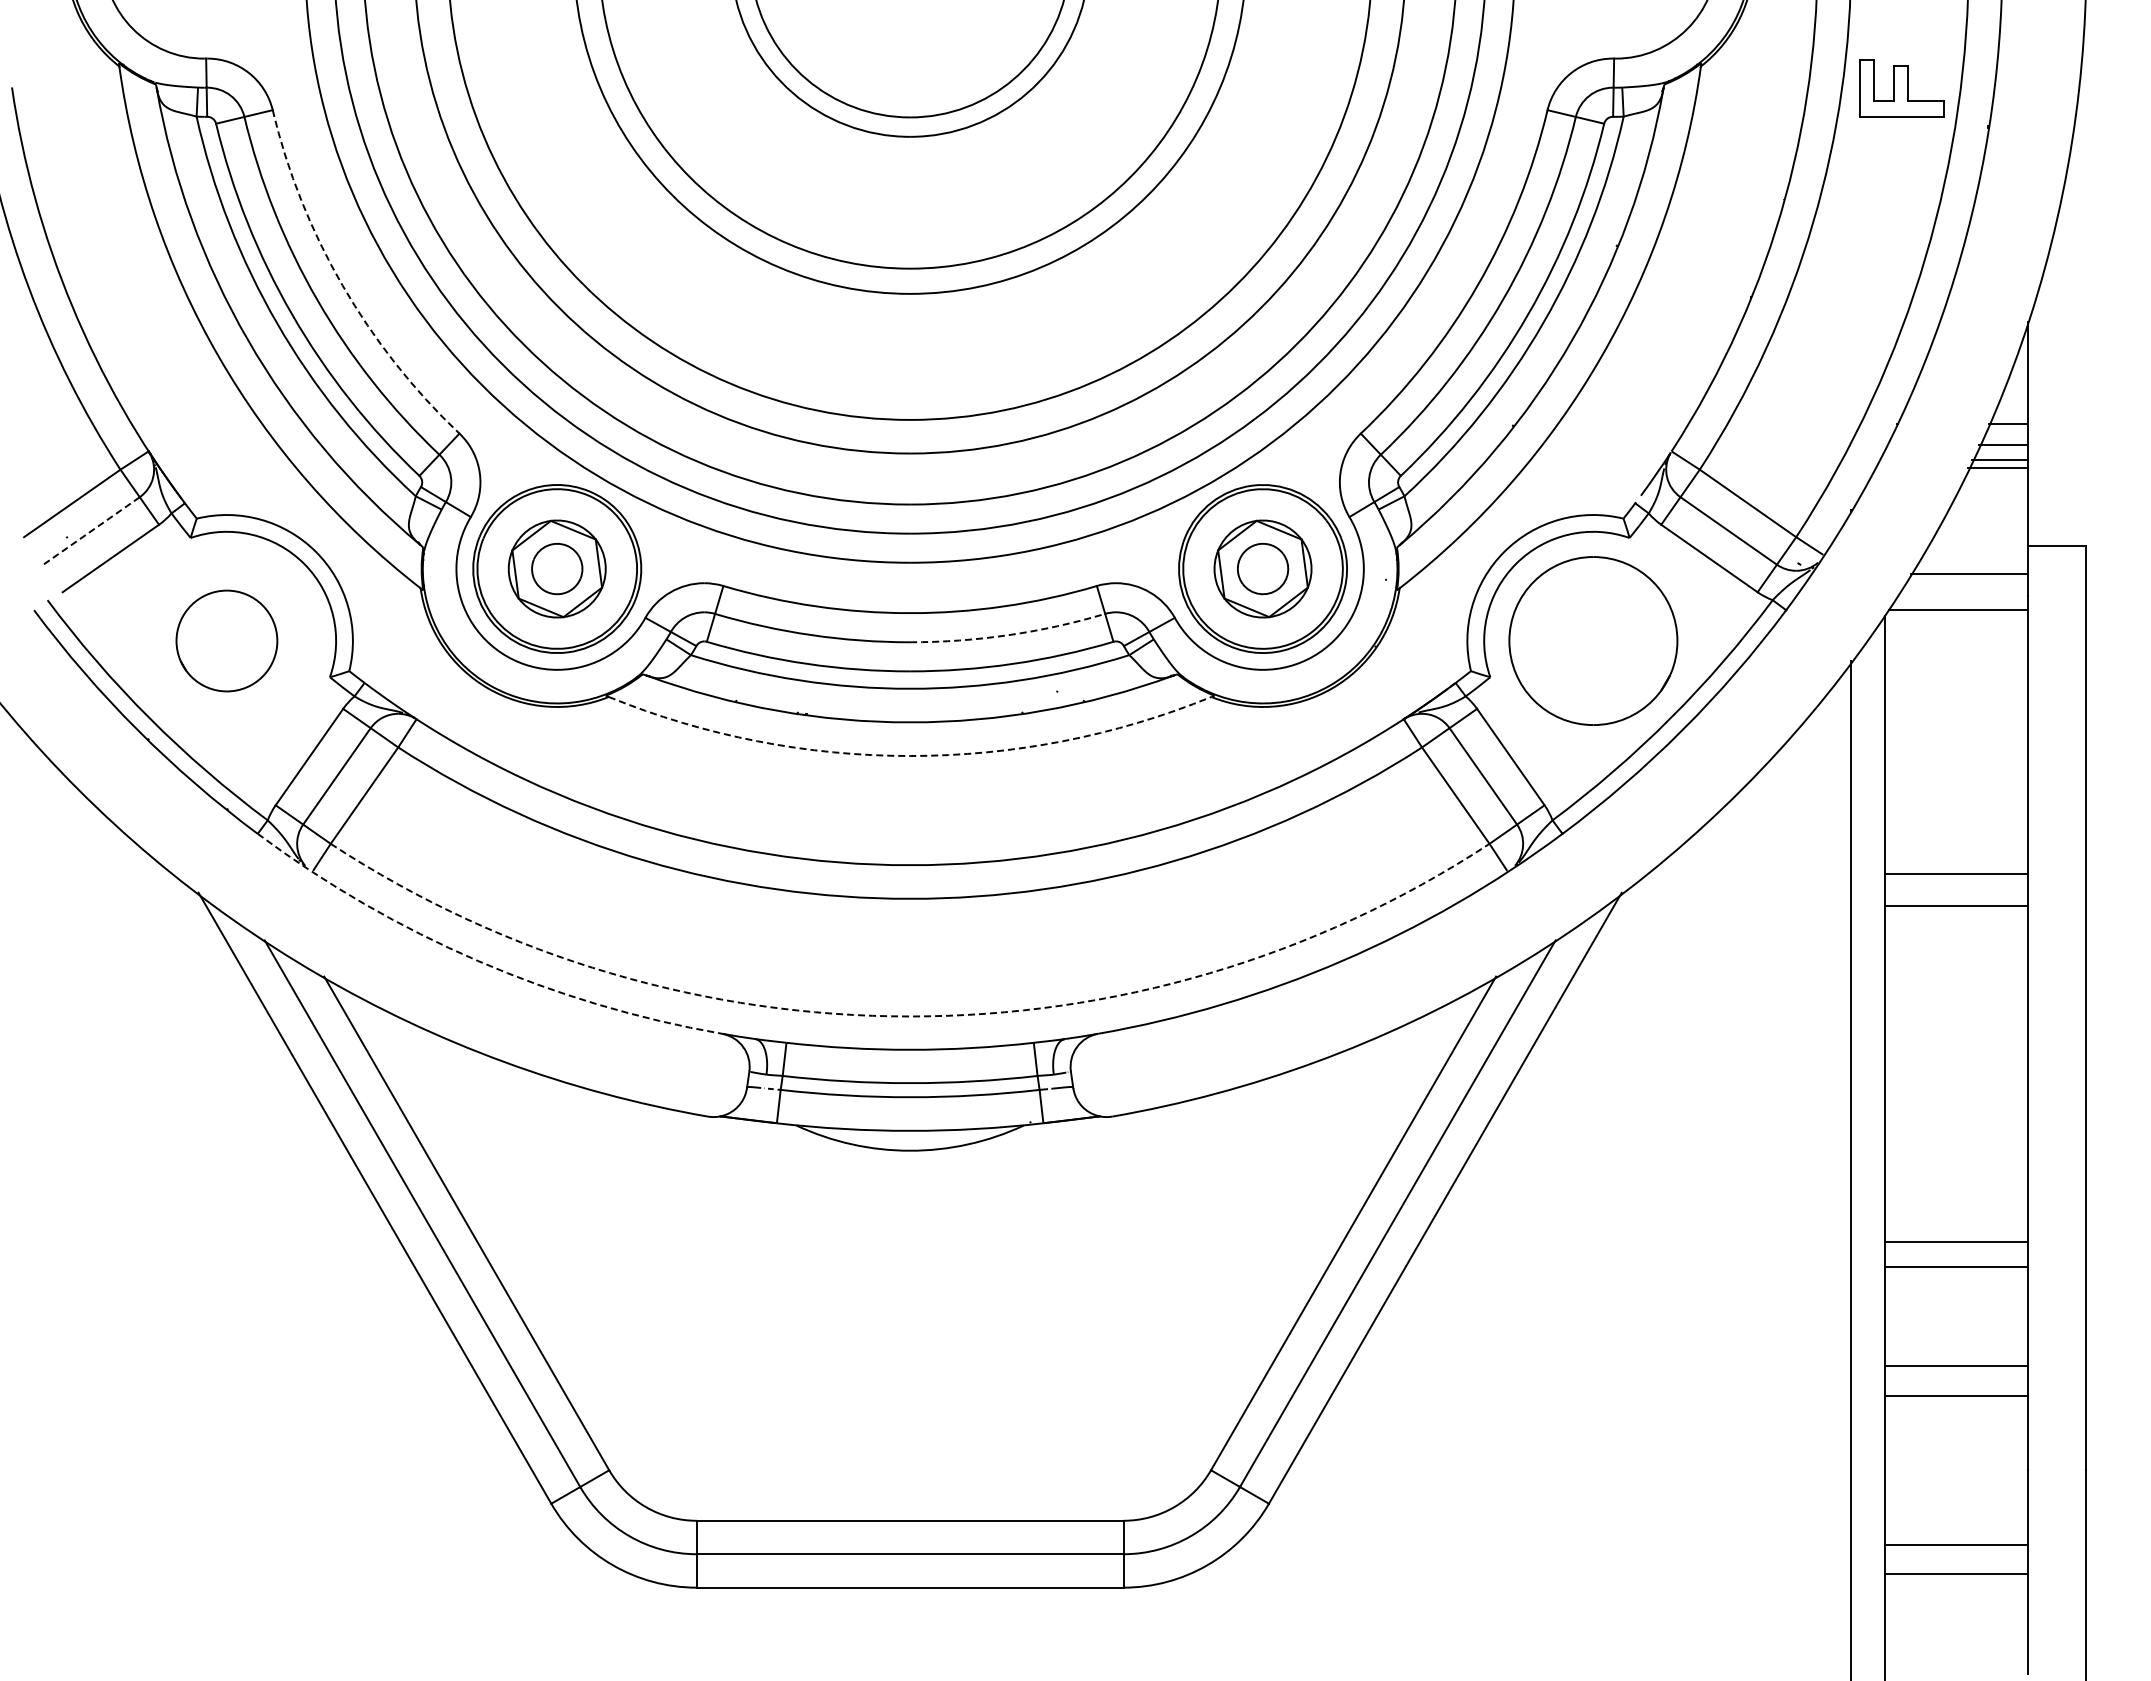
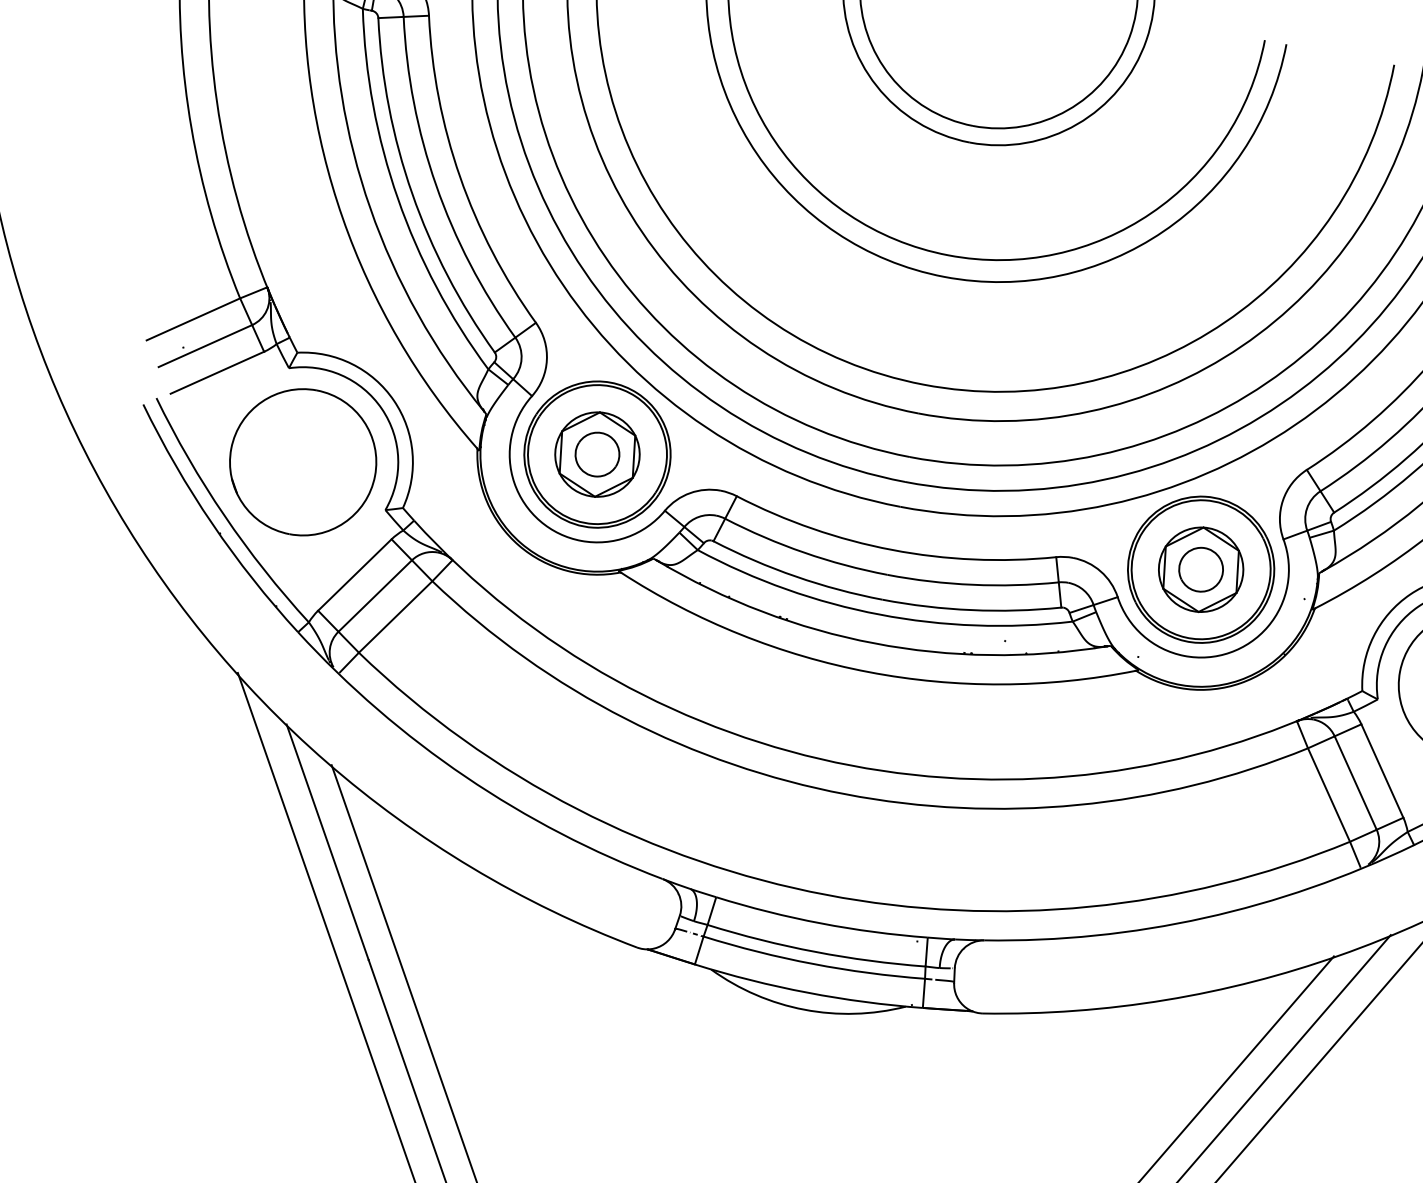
arc: (342, 285) -> (460, 177), dashed -> solid
line: (91, 530) -> (205, 345), dashed -> solid
arc: (1008, 635) -> (972, 585), dashed -> solid
part: (226, 640) -> (302, 461), size x1.67
arc: (910, 756) -> (869, 672), dashed -> solid
arc: (478, 961) -> (466, 777), dashed -> solid
arc: (910, 1016) -> (826, 894), dashed -> solid

